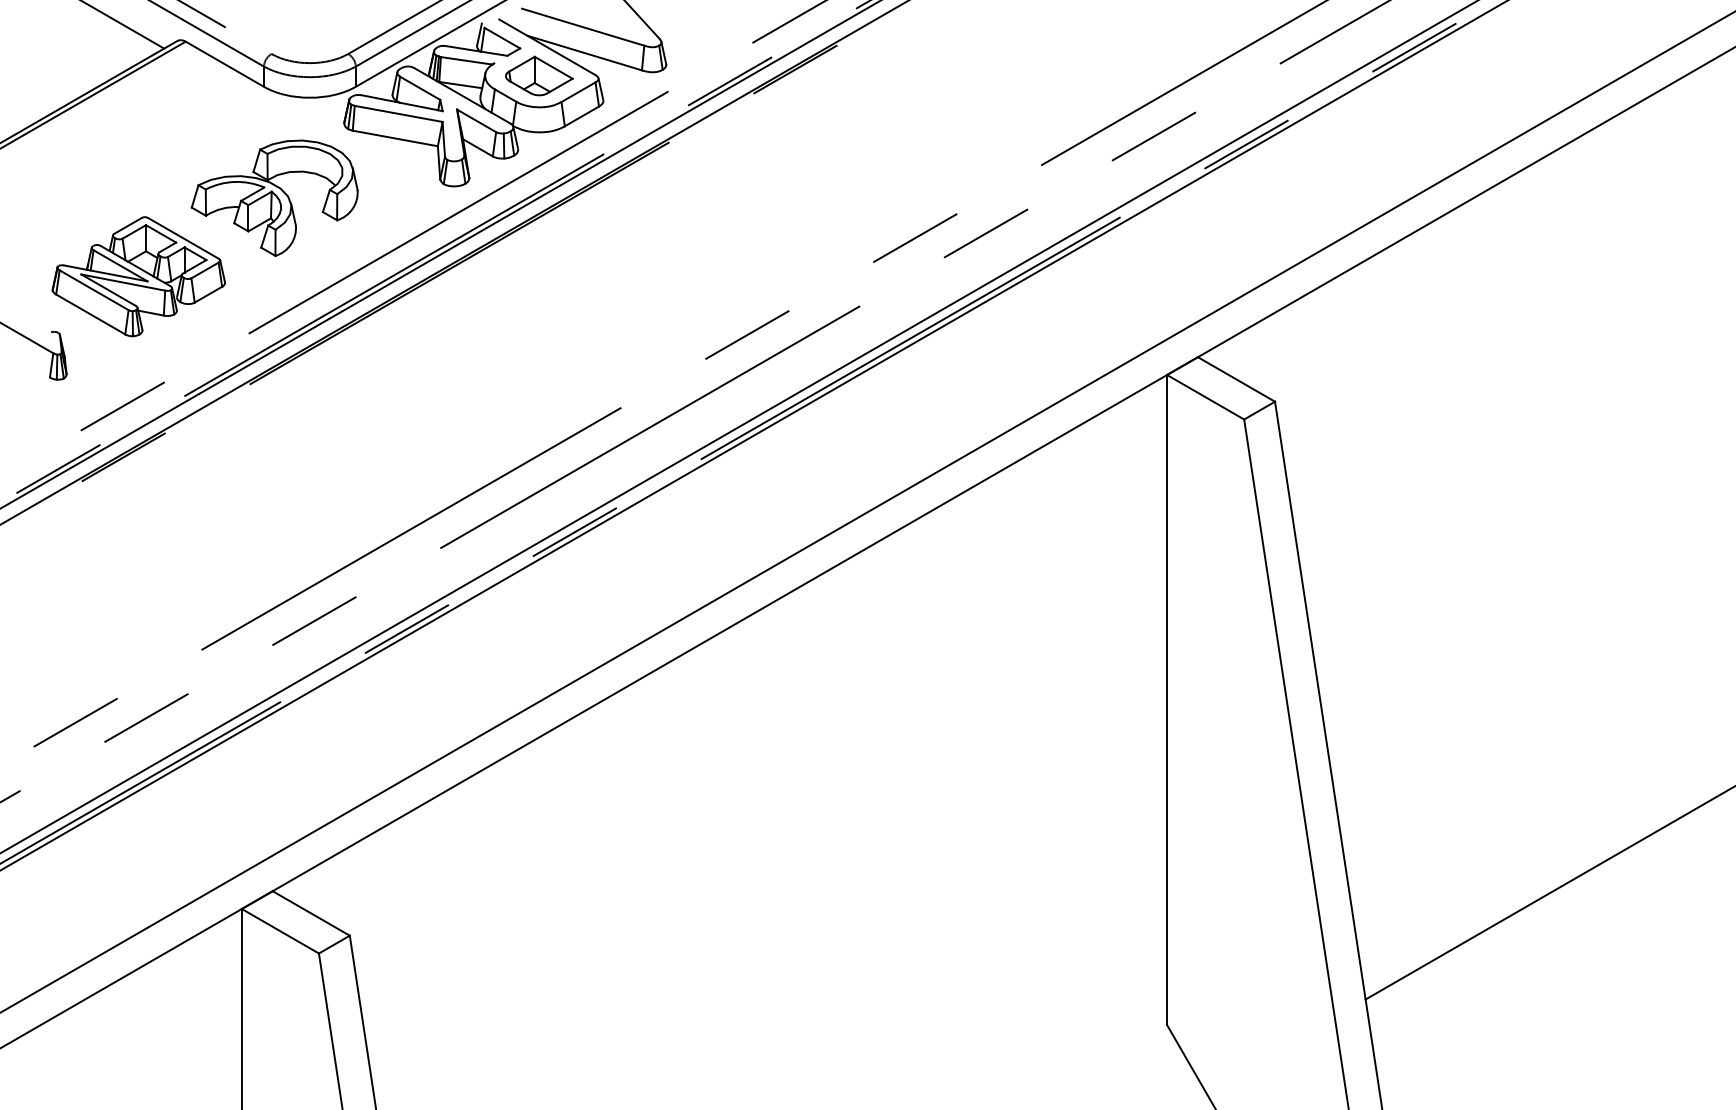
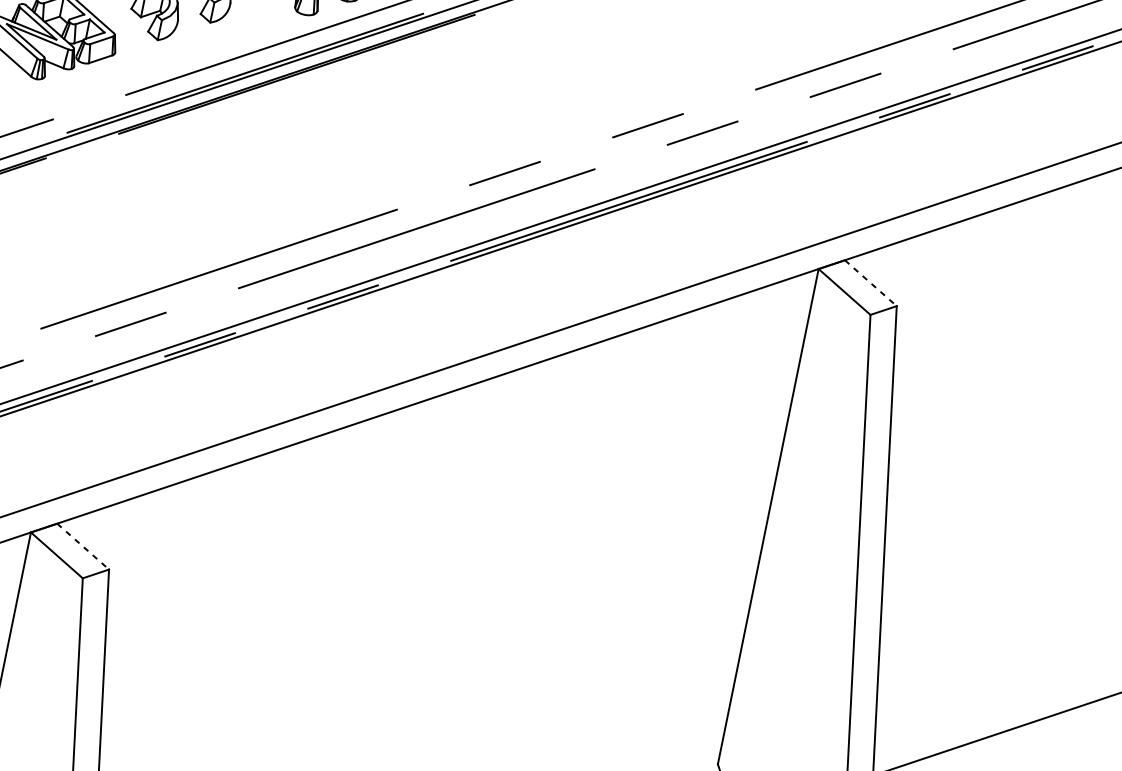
line: (1236, 379) -> (870, 283), solid -> dashed
line: (311, 913) -> (83, 546), solid -> dashed

